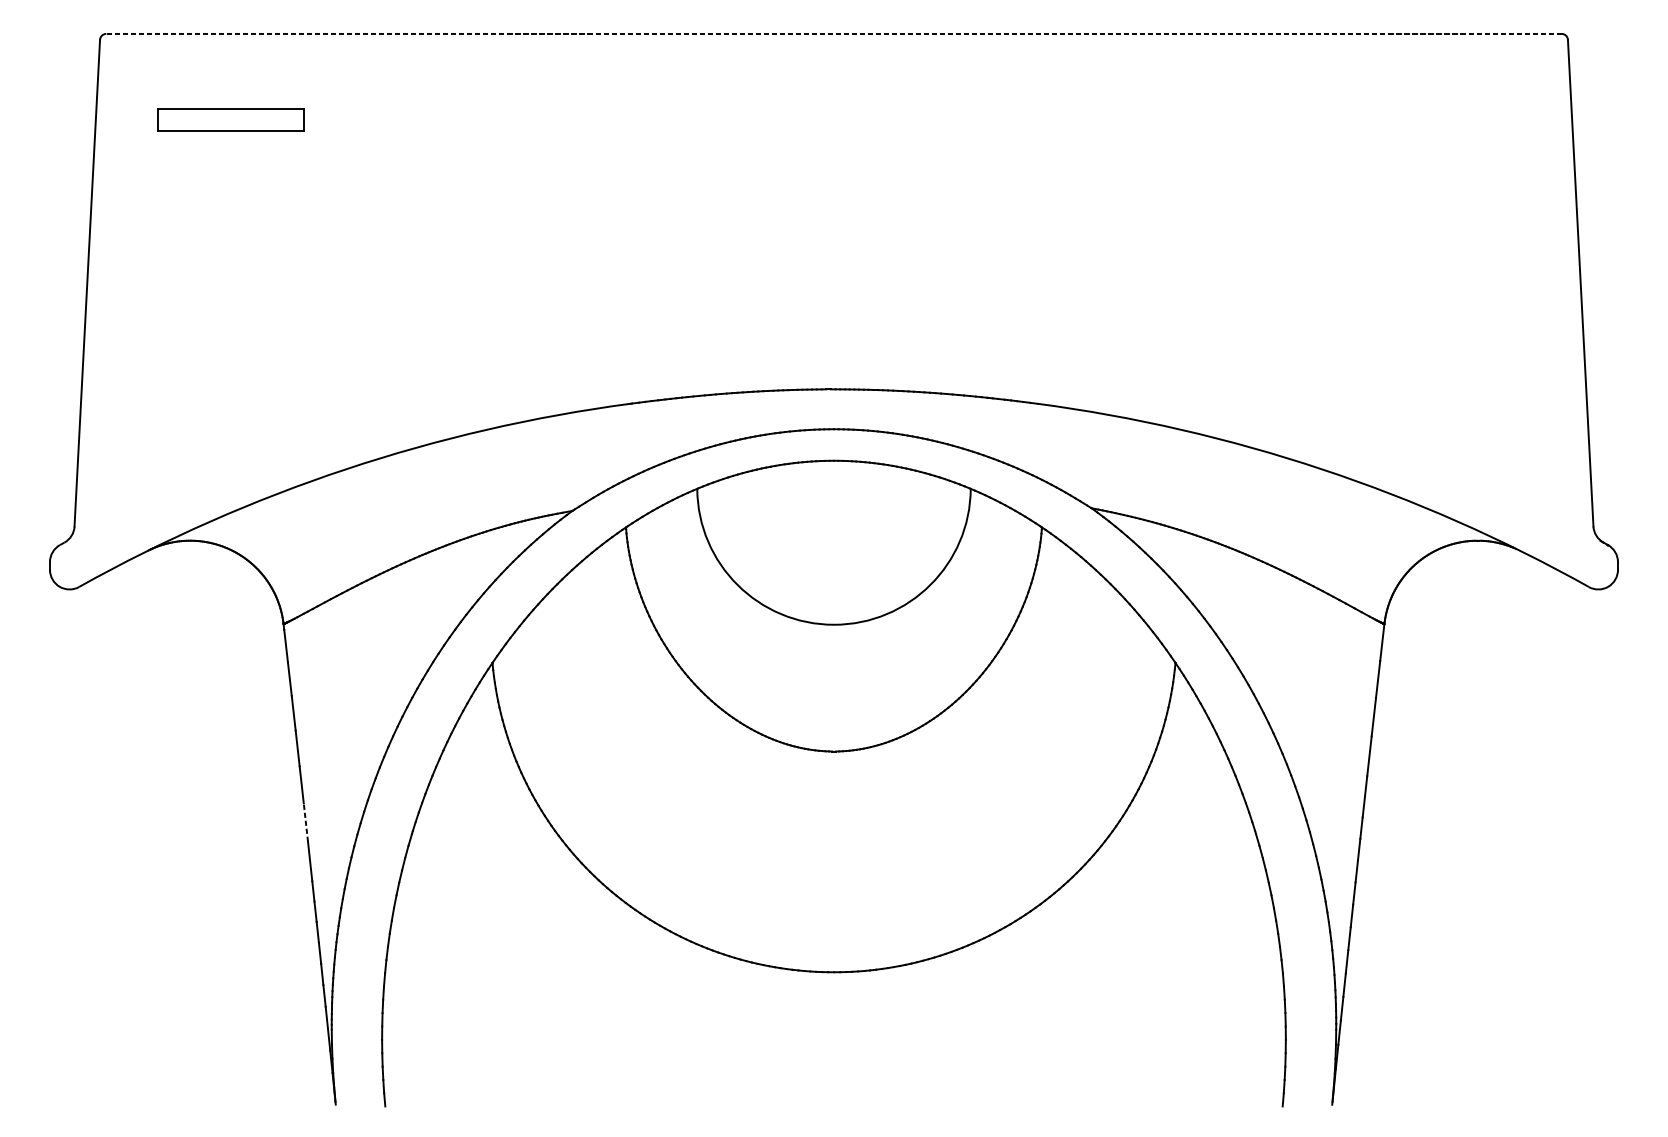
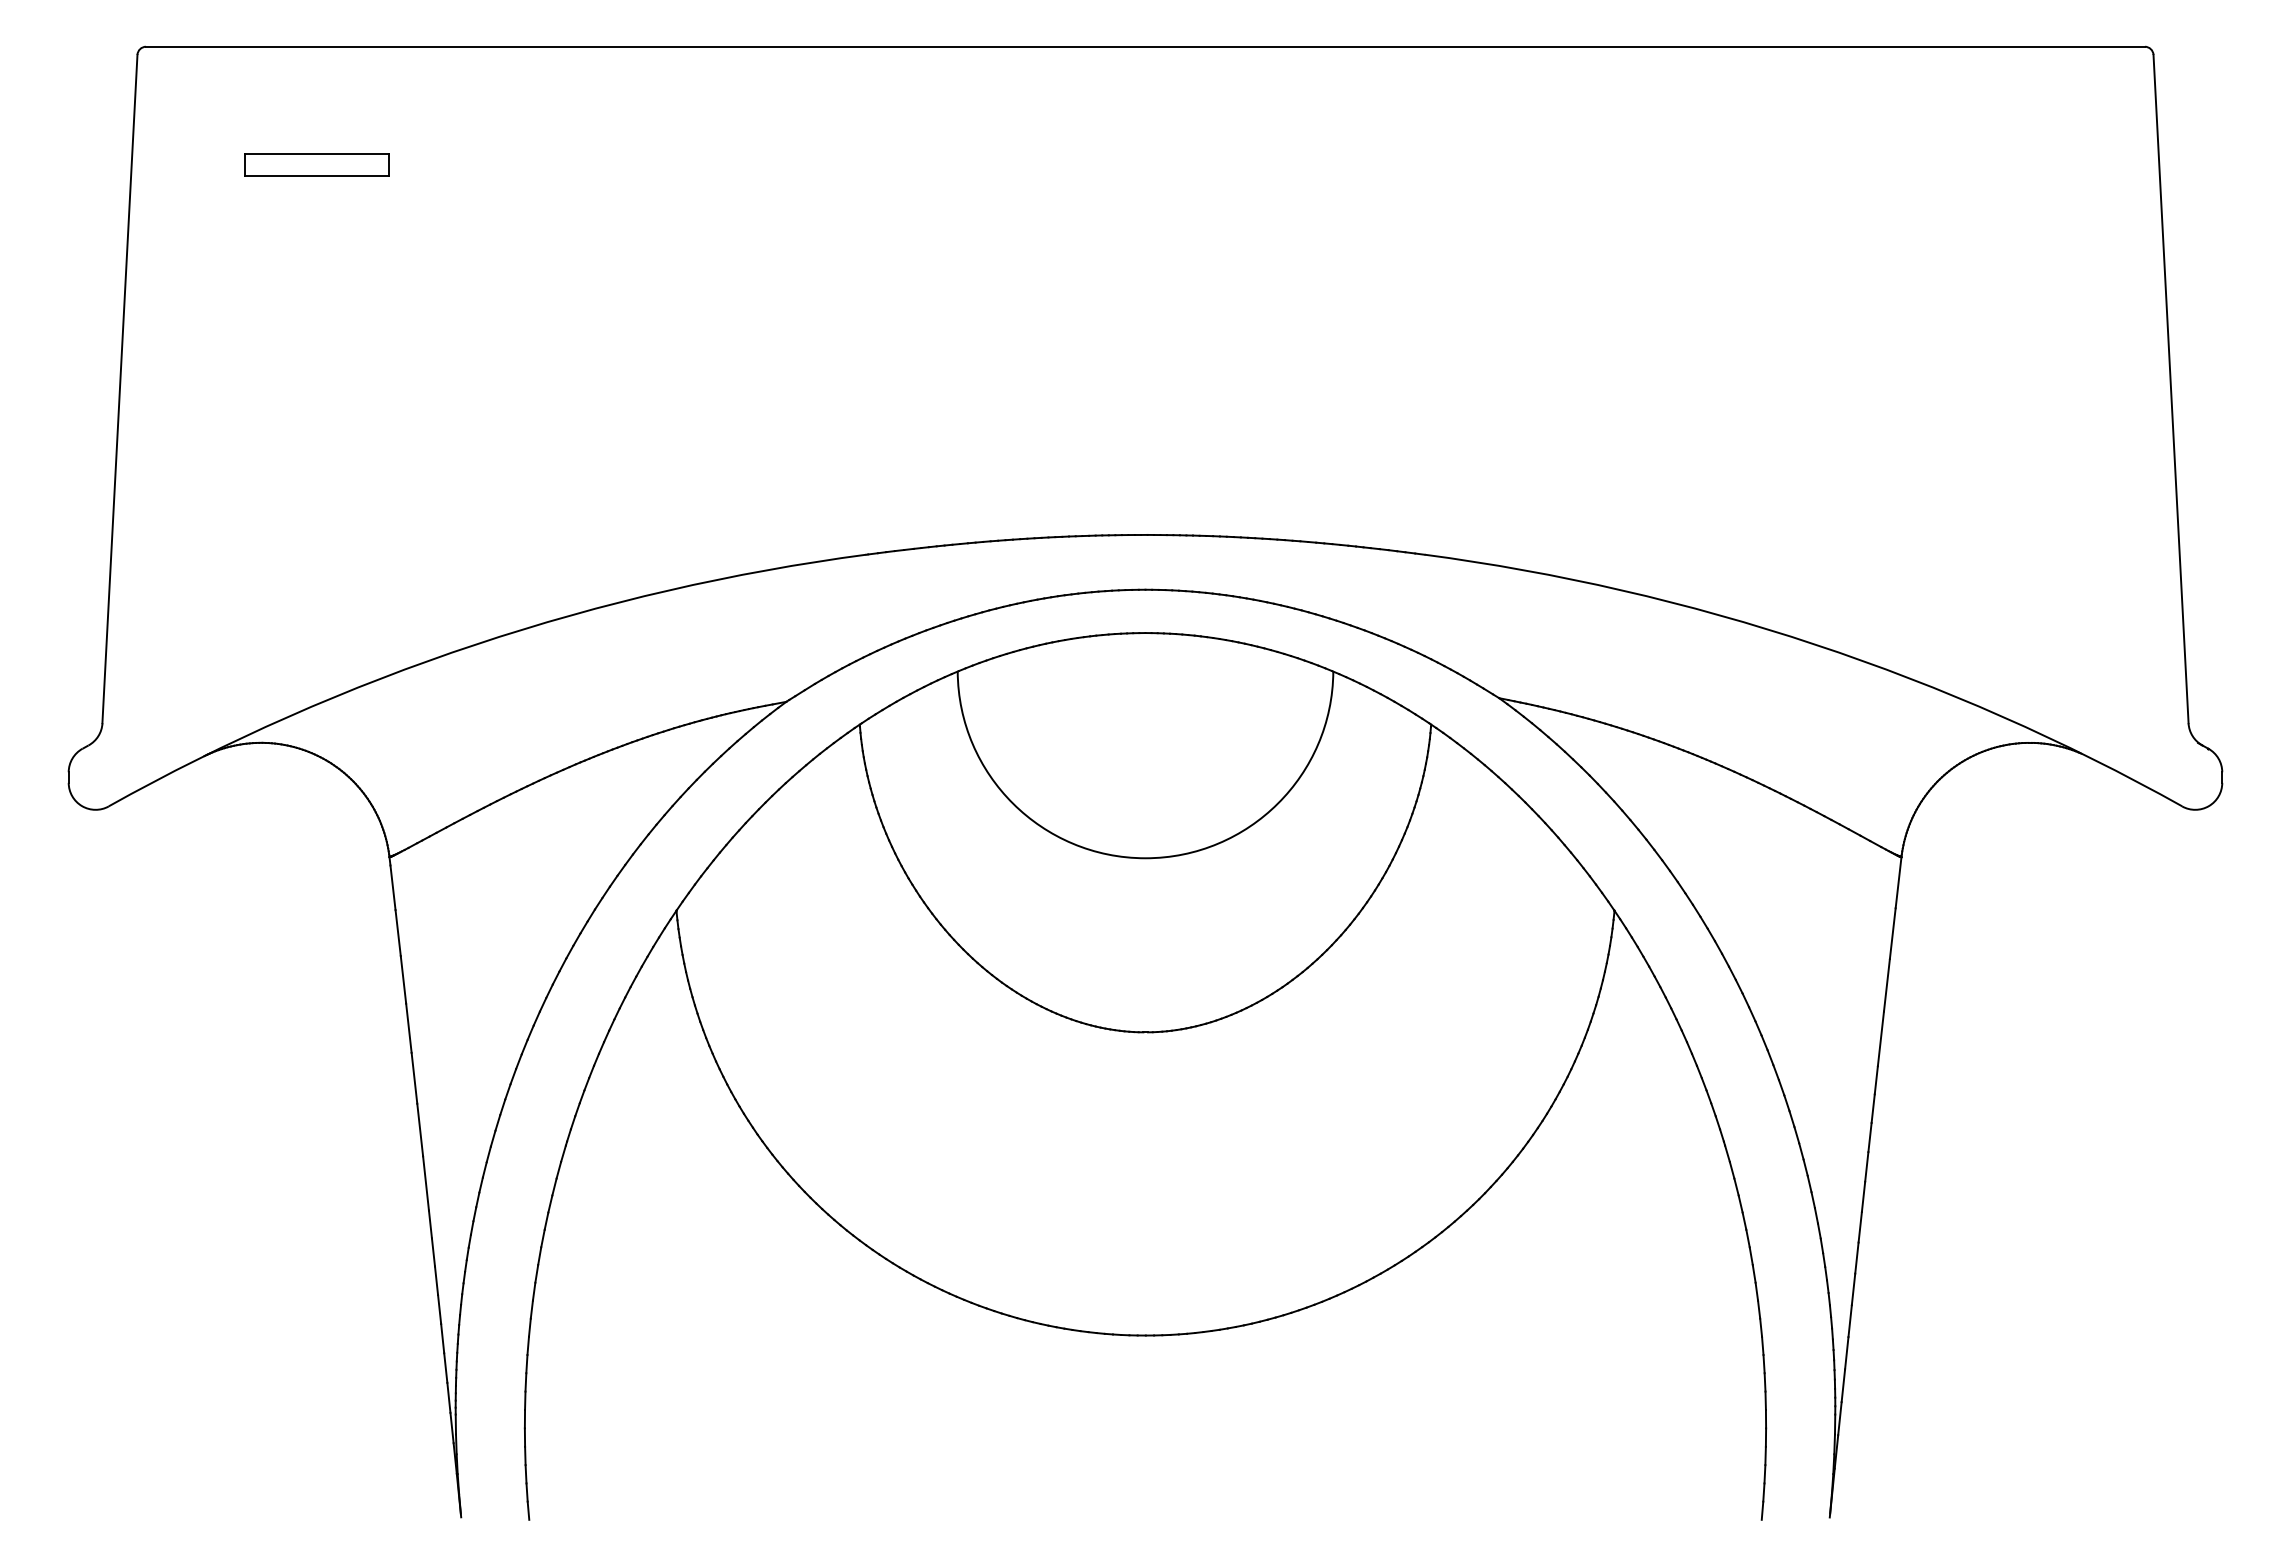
line: (833, 33) -> (1144, 46), dashed -> solid
part: (230, 119) -> (316, 164), size x0.71
line: (306, 822) -> (420, 1129), dashed -> solid

